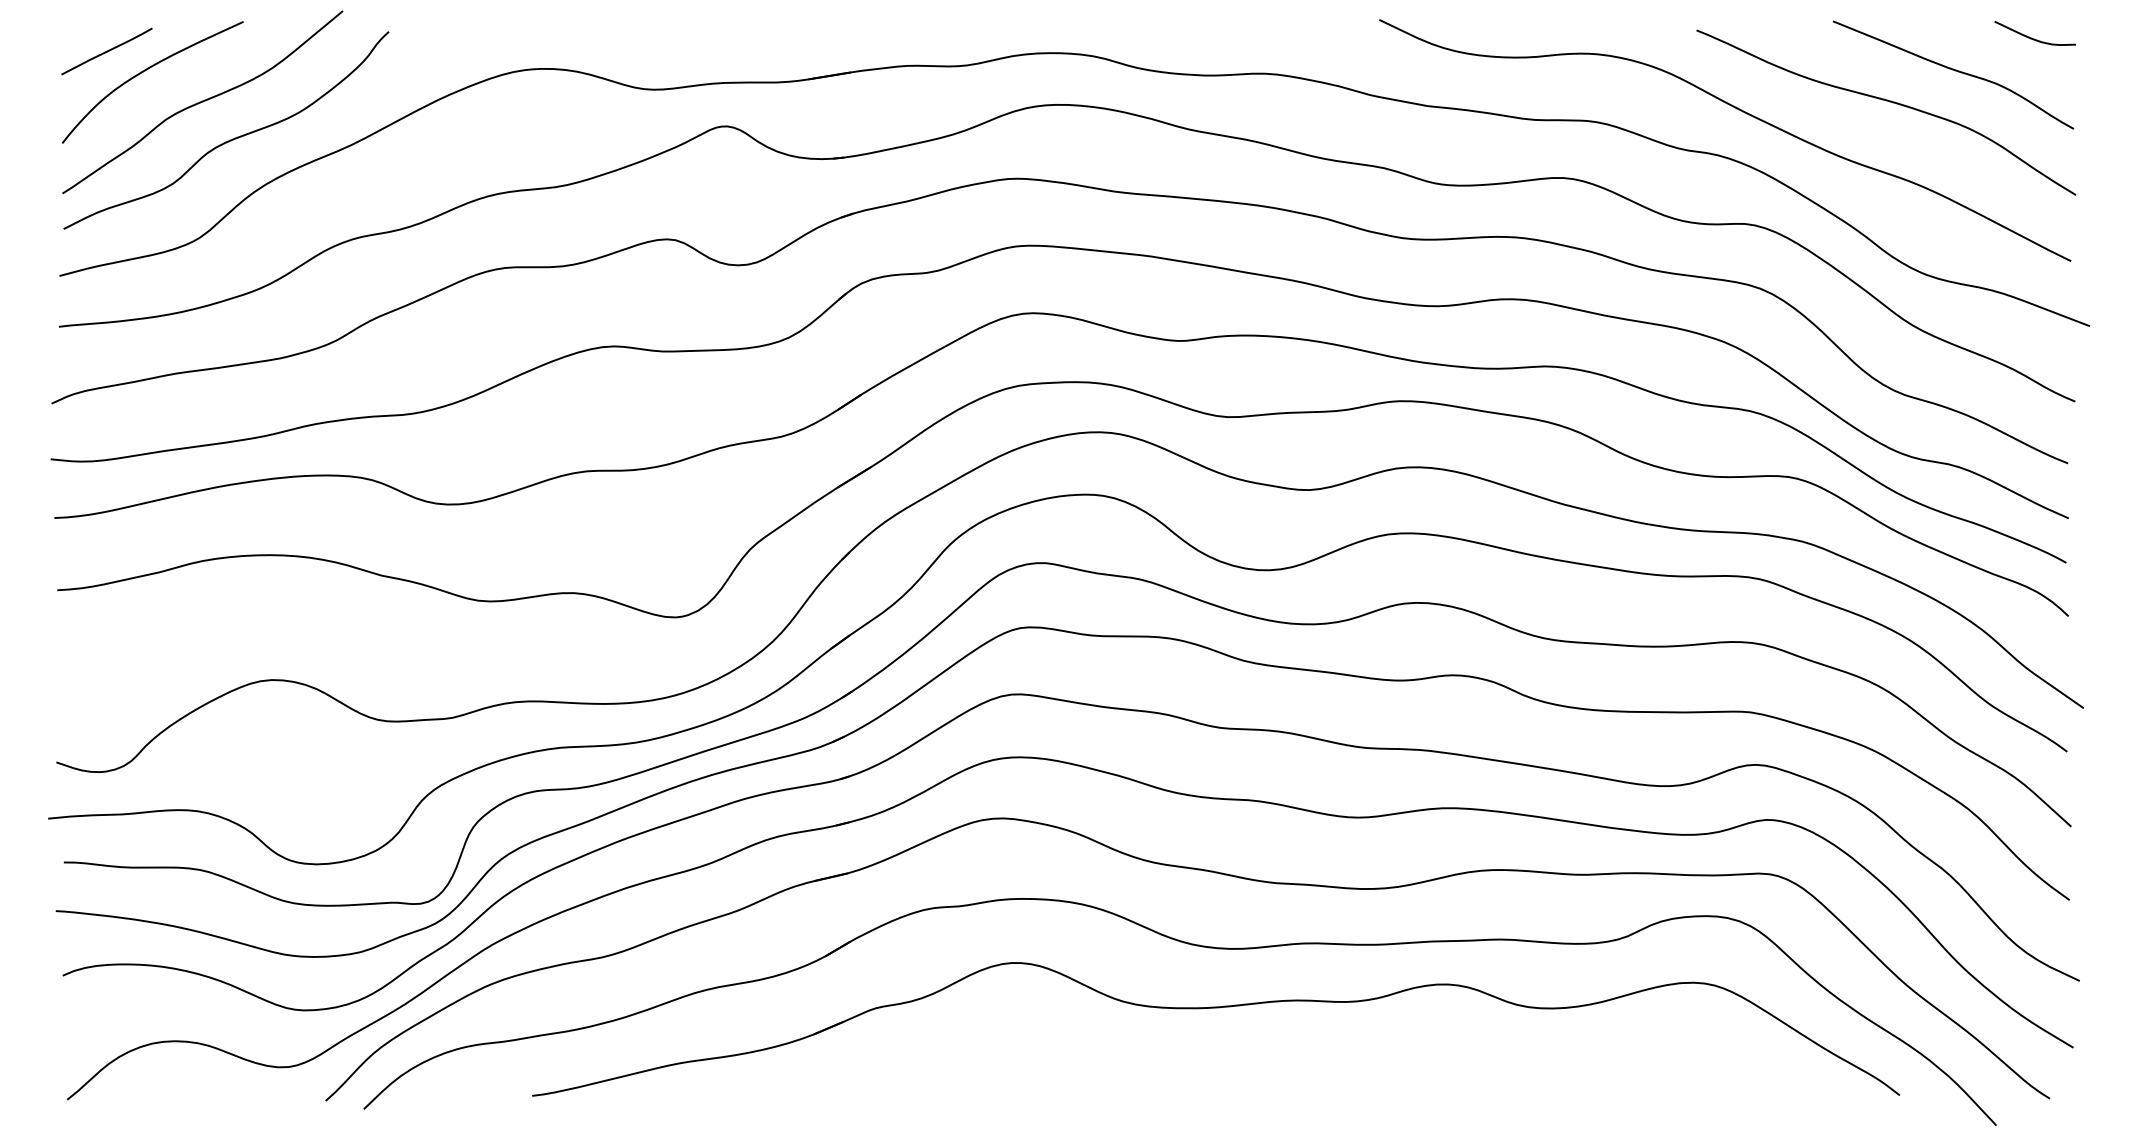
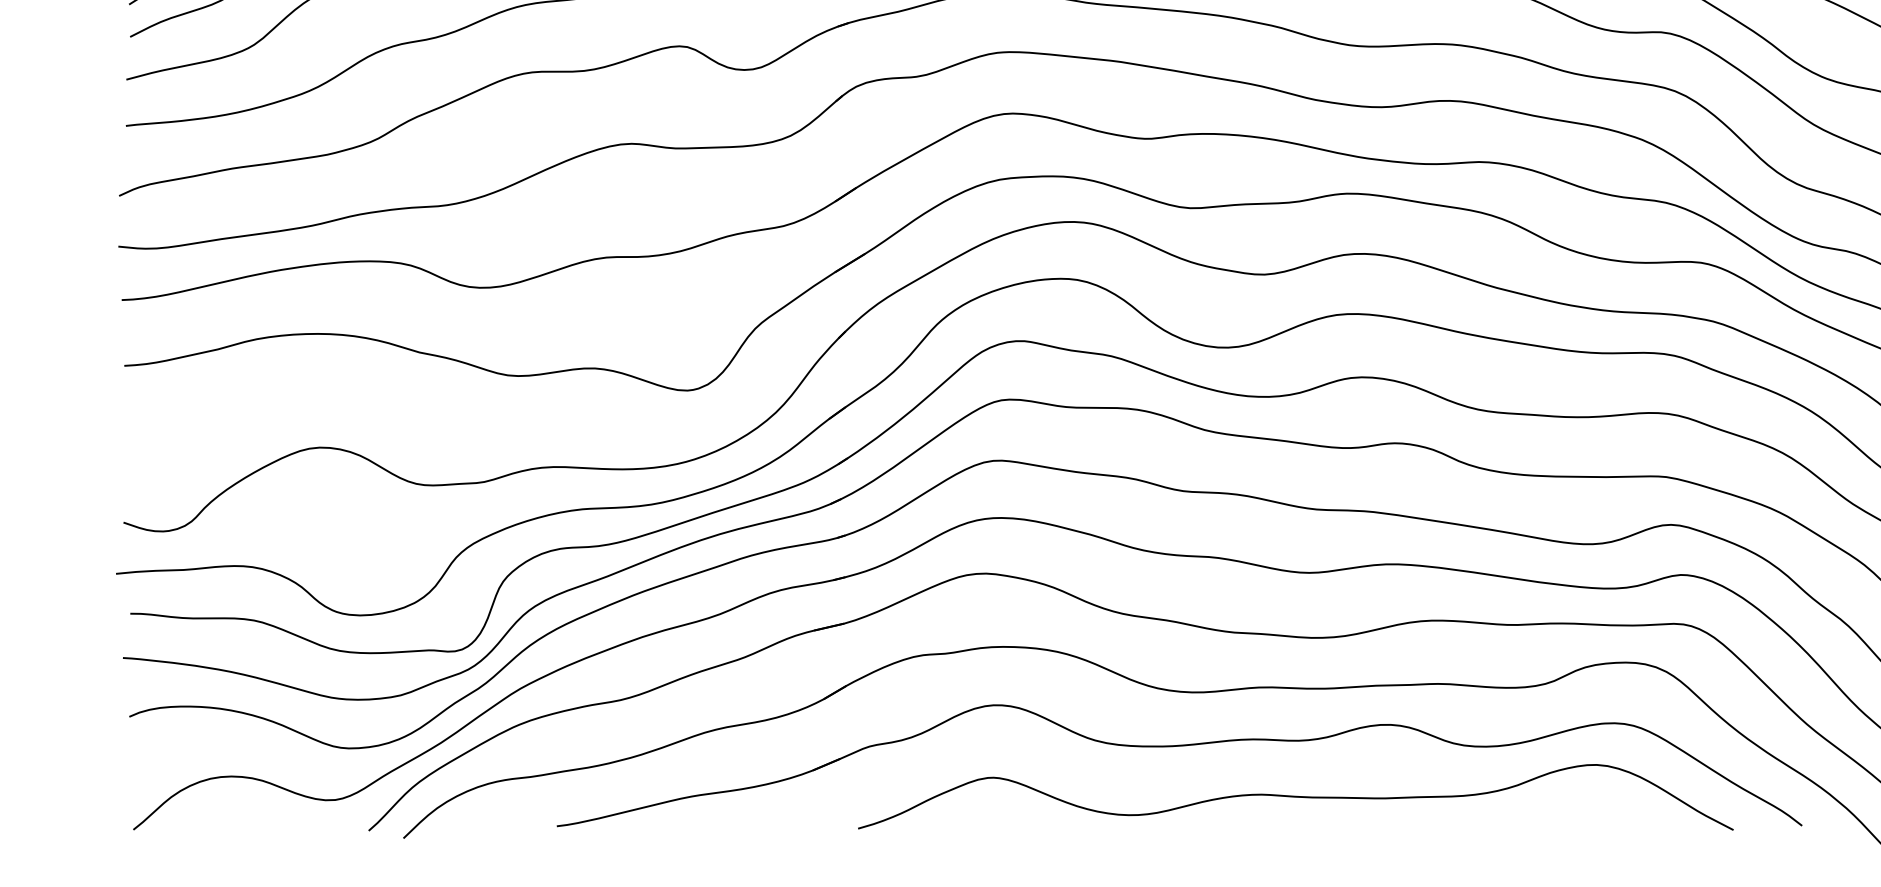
curve: (1343, 1063) -> (1295, 796), added

